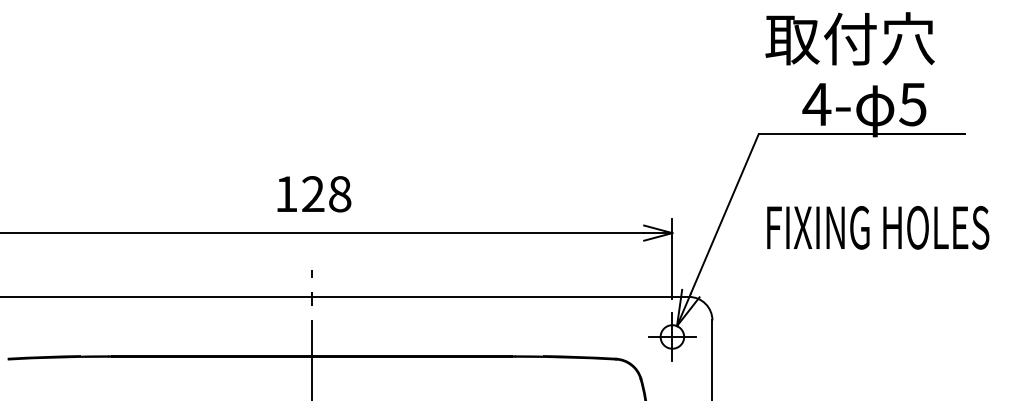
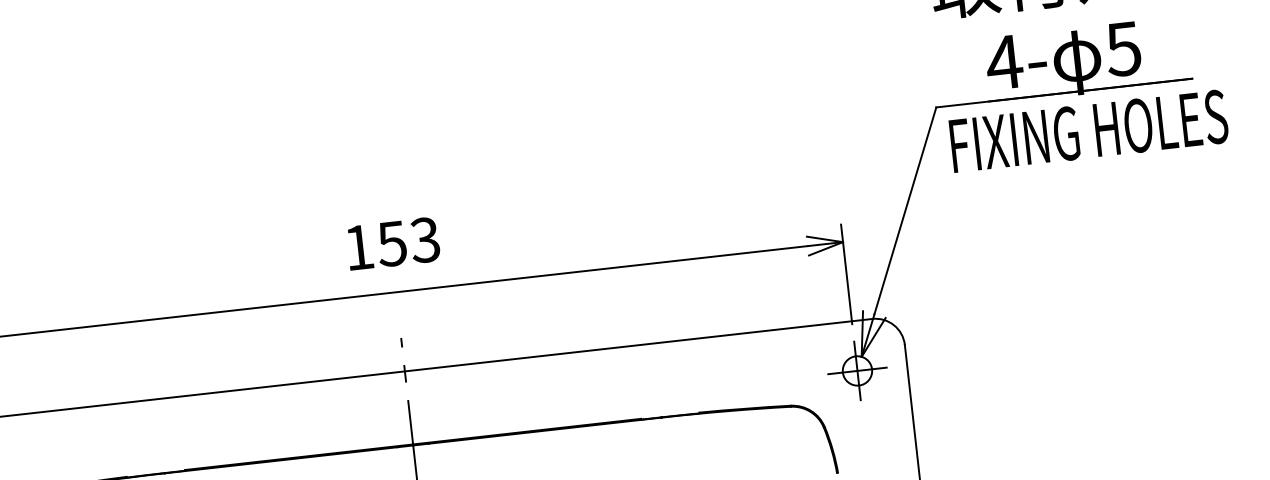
text: (326, 194) -> (408, 242), 128 -> 153
text: (878, 227) -> (1089, 130), moved

